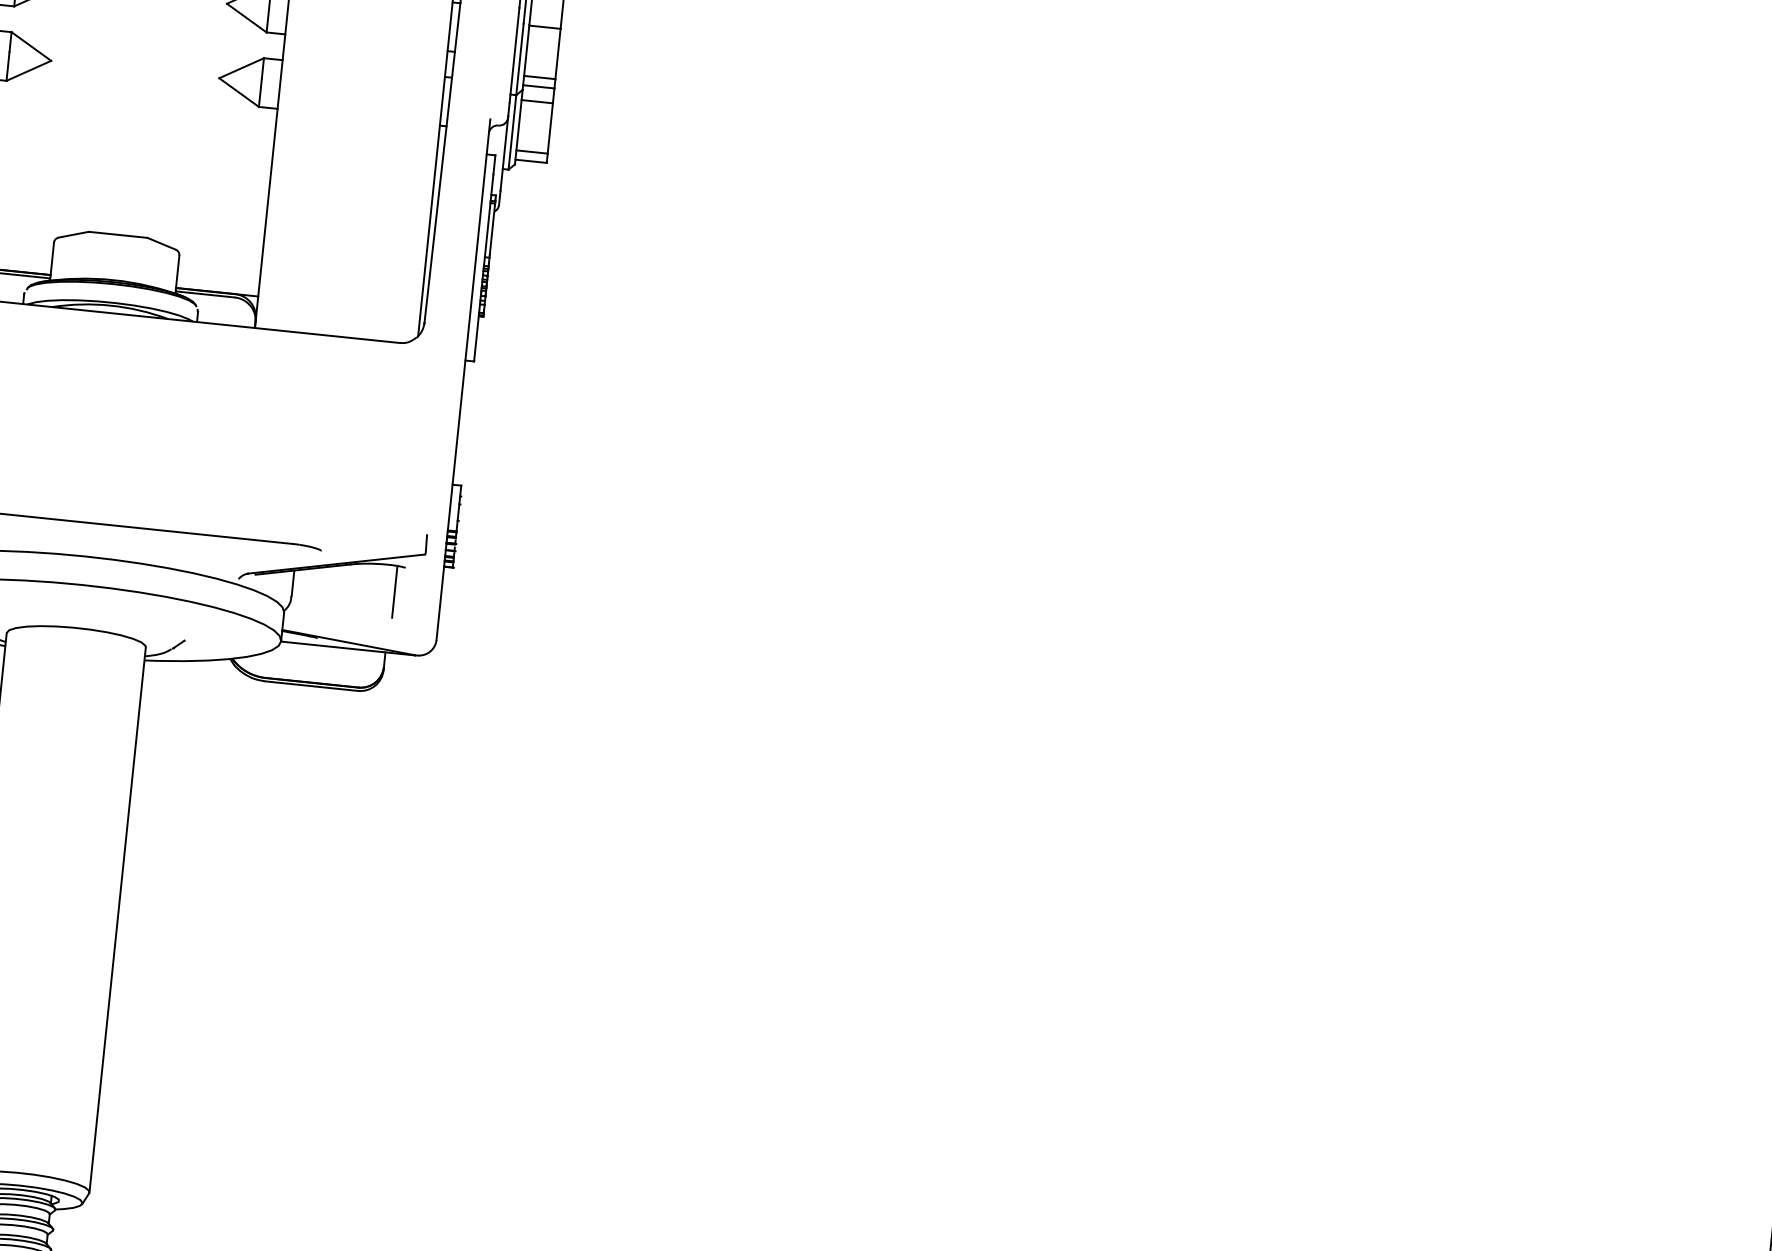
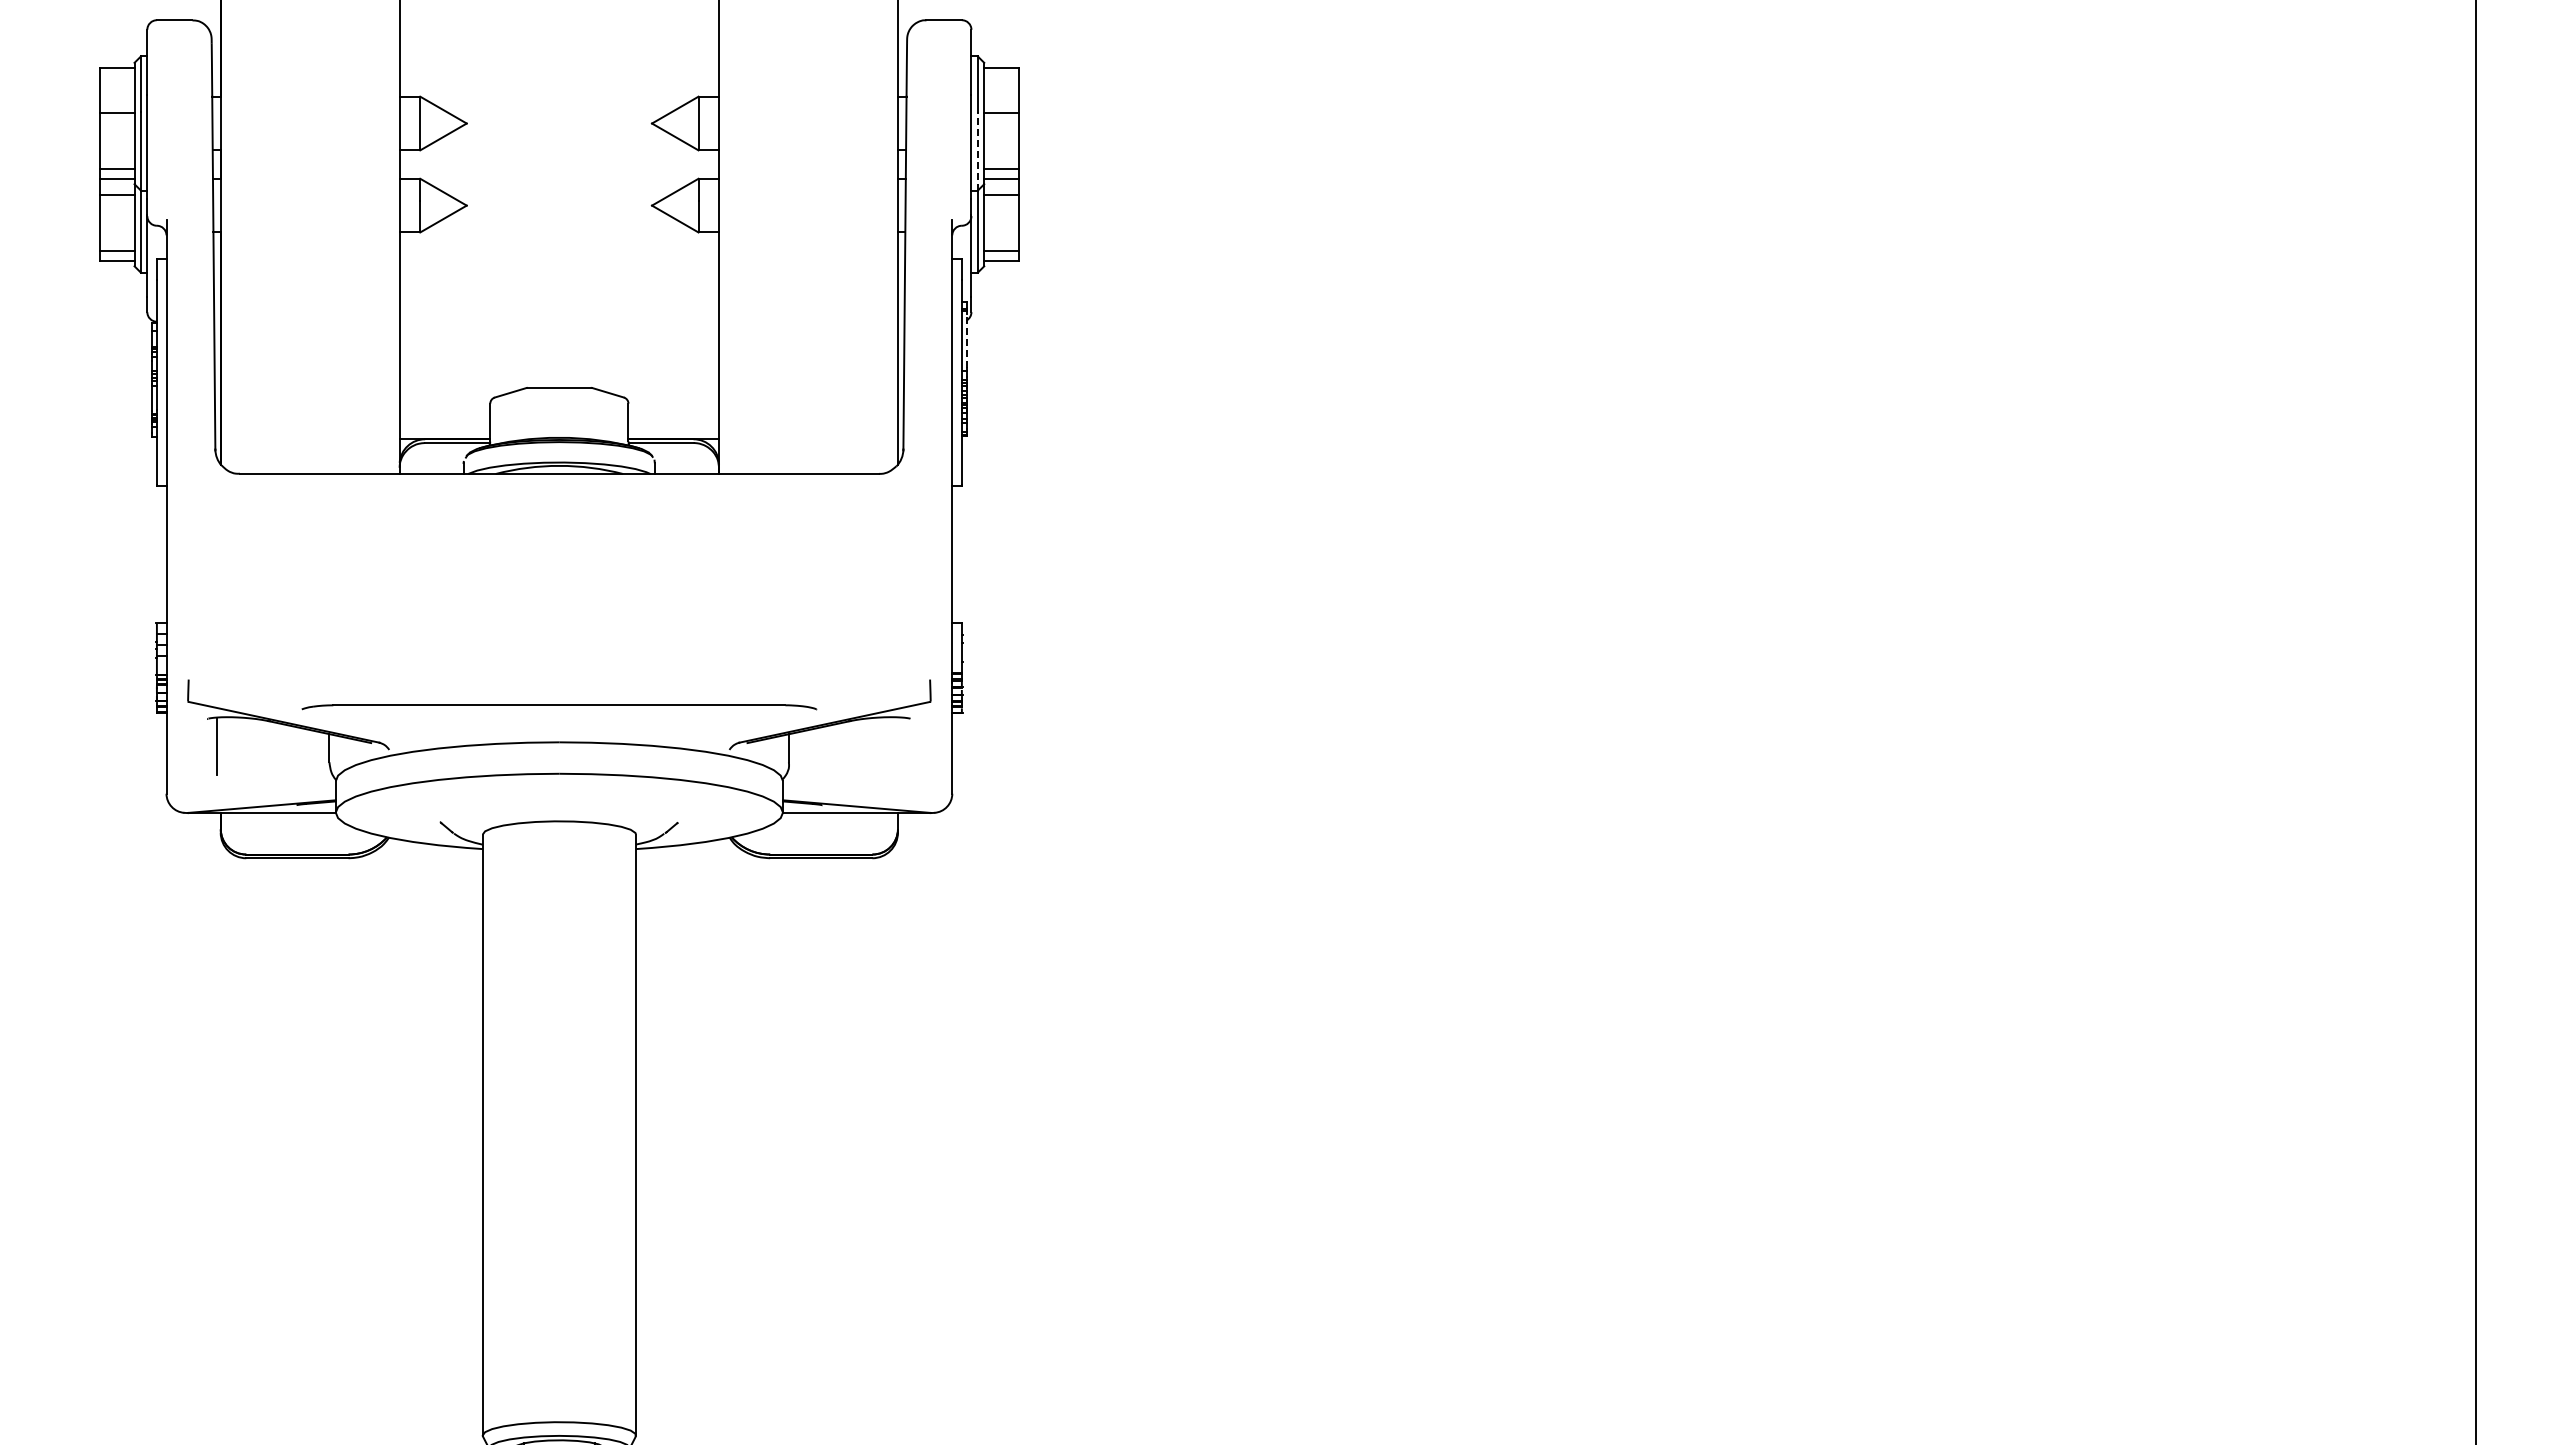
line: (519, 58) -> (977, 150), solid -> dashed
line: (491, 230) -> (966, 340), solid -> dashed
line: (394, 591) -> (901, 745), removed

